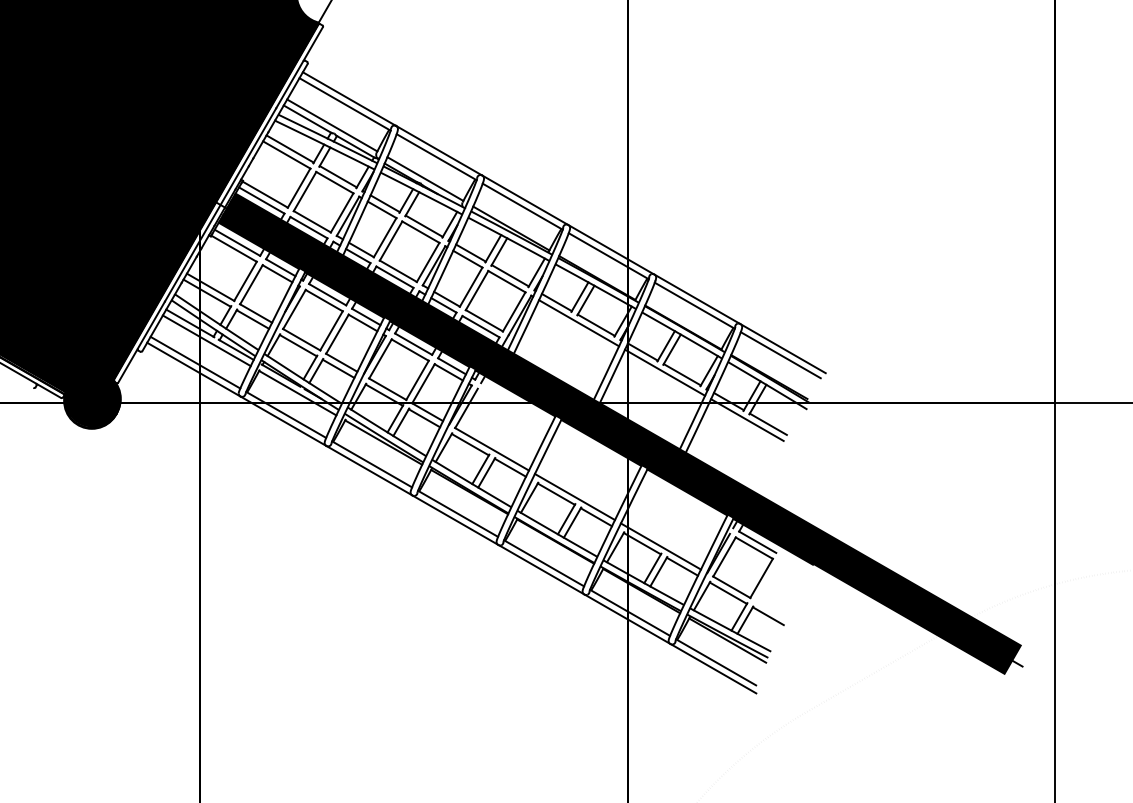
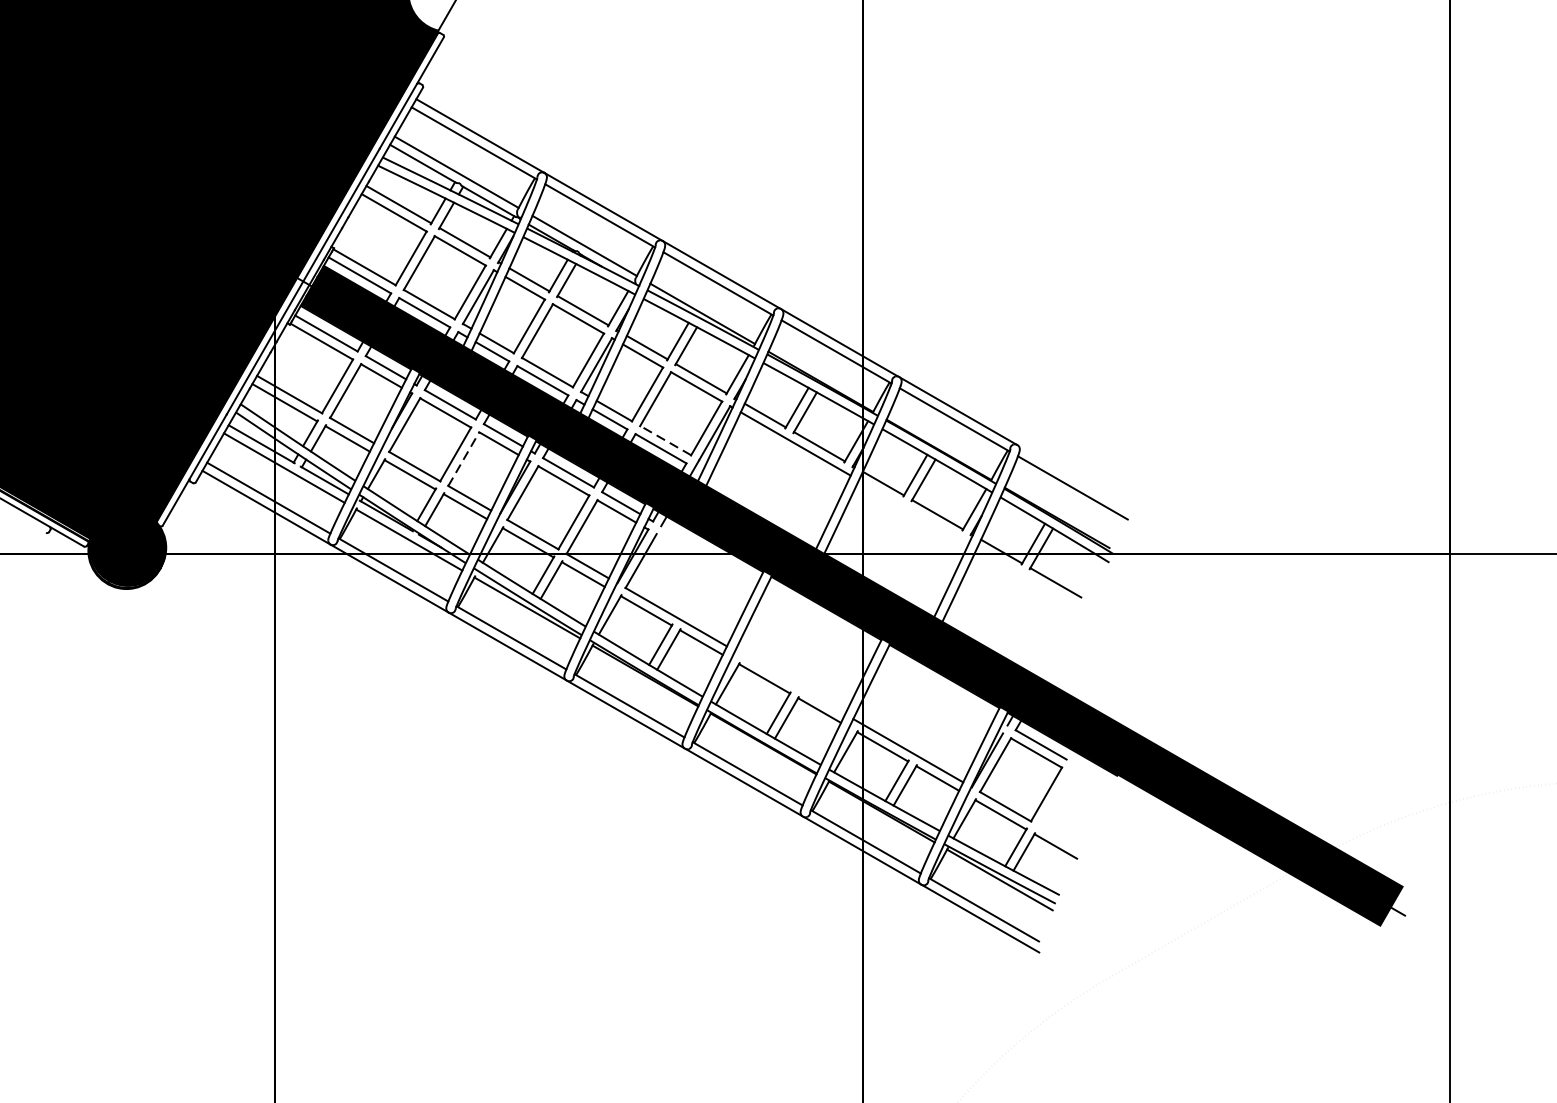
line: (483, 320) -> (664, 440), solid -> dashed
line: (337, 334) -> (463, 459), solid -> dashed
line: (783, 348) -> (1076, 478), removed
line: (665, 372) -> (914, 511), removed
line: (747, 420) -> (1027, 577), removed
line: (574, 496) -> (789, 682), removed

